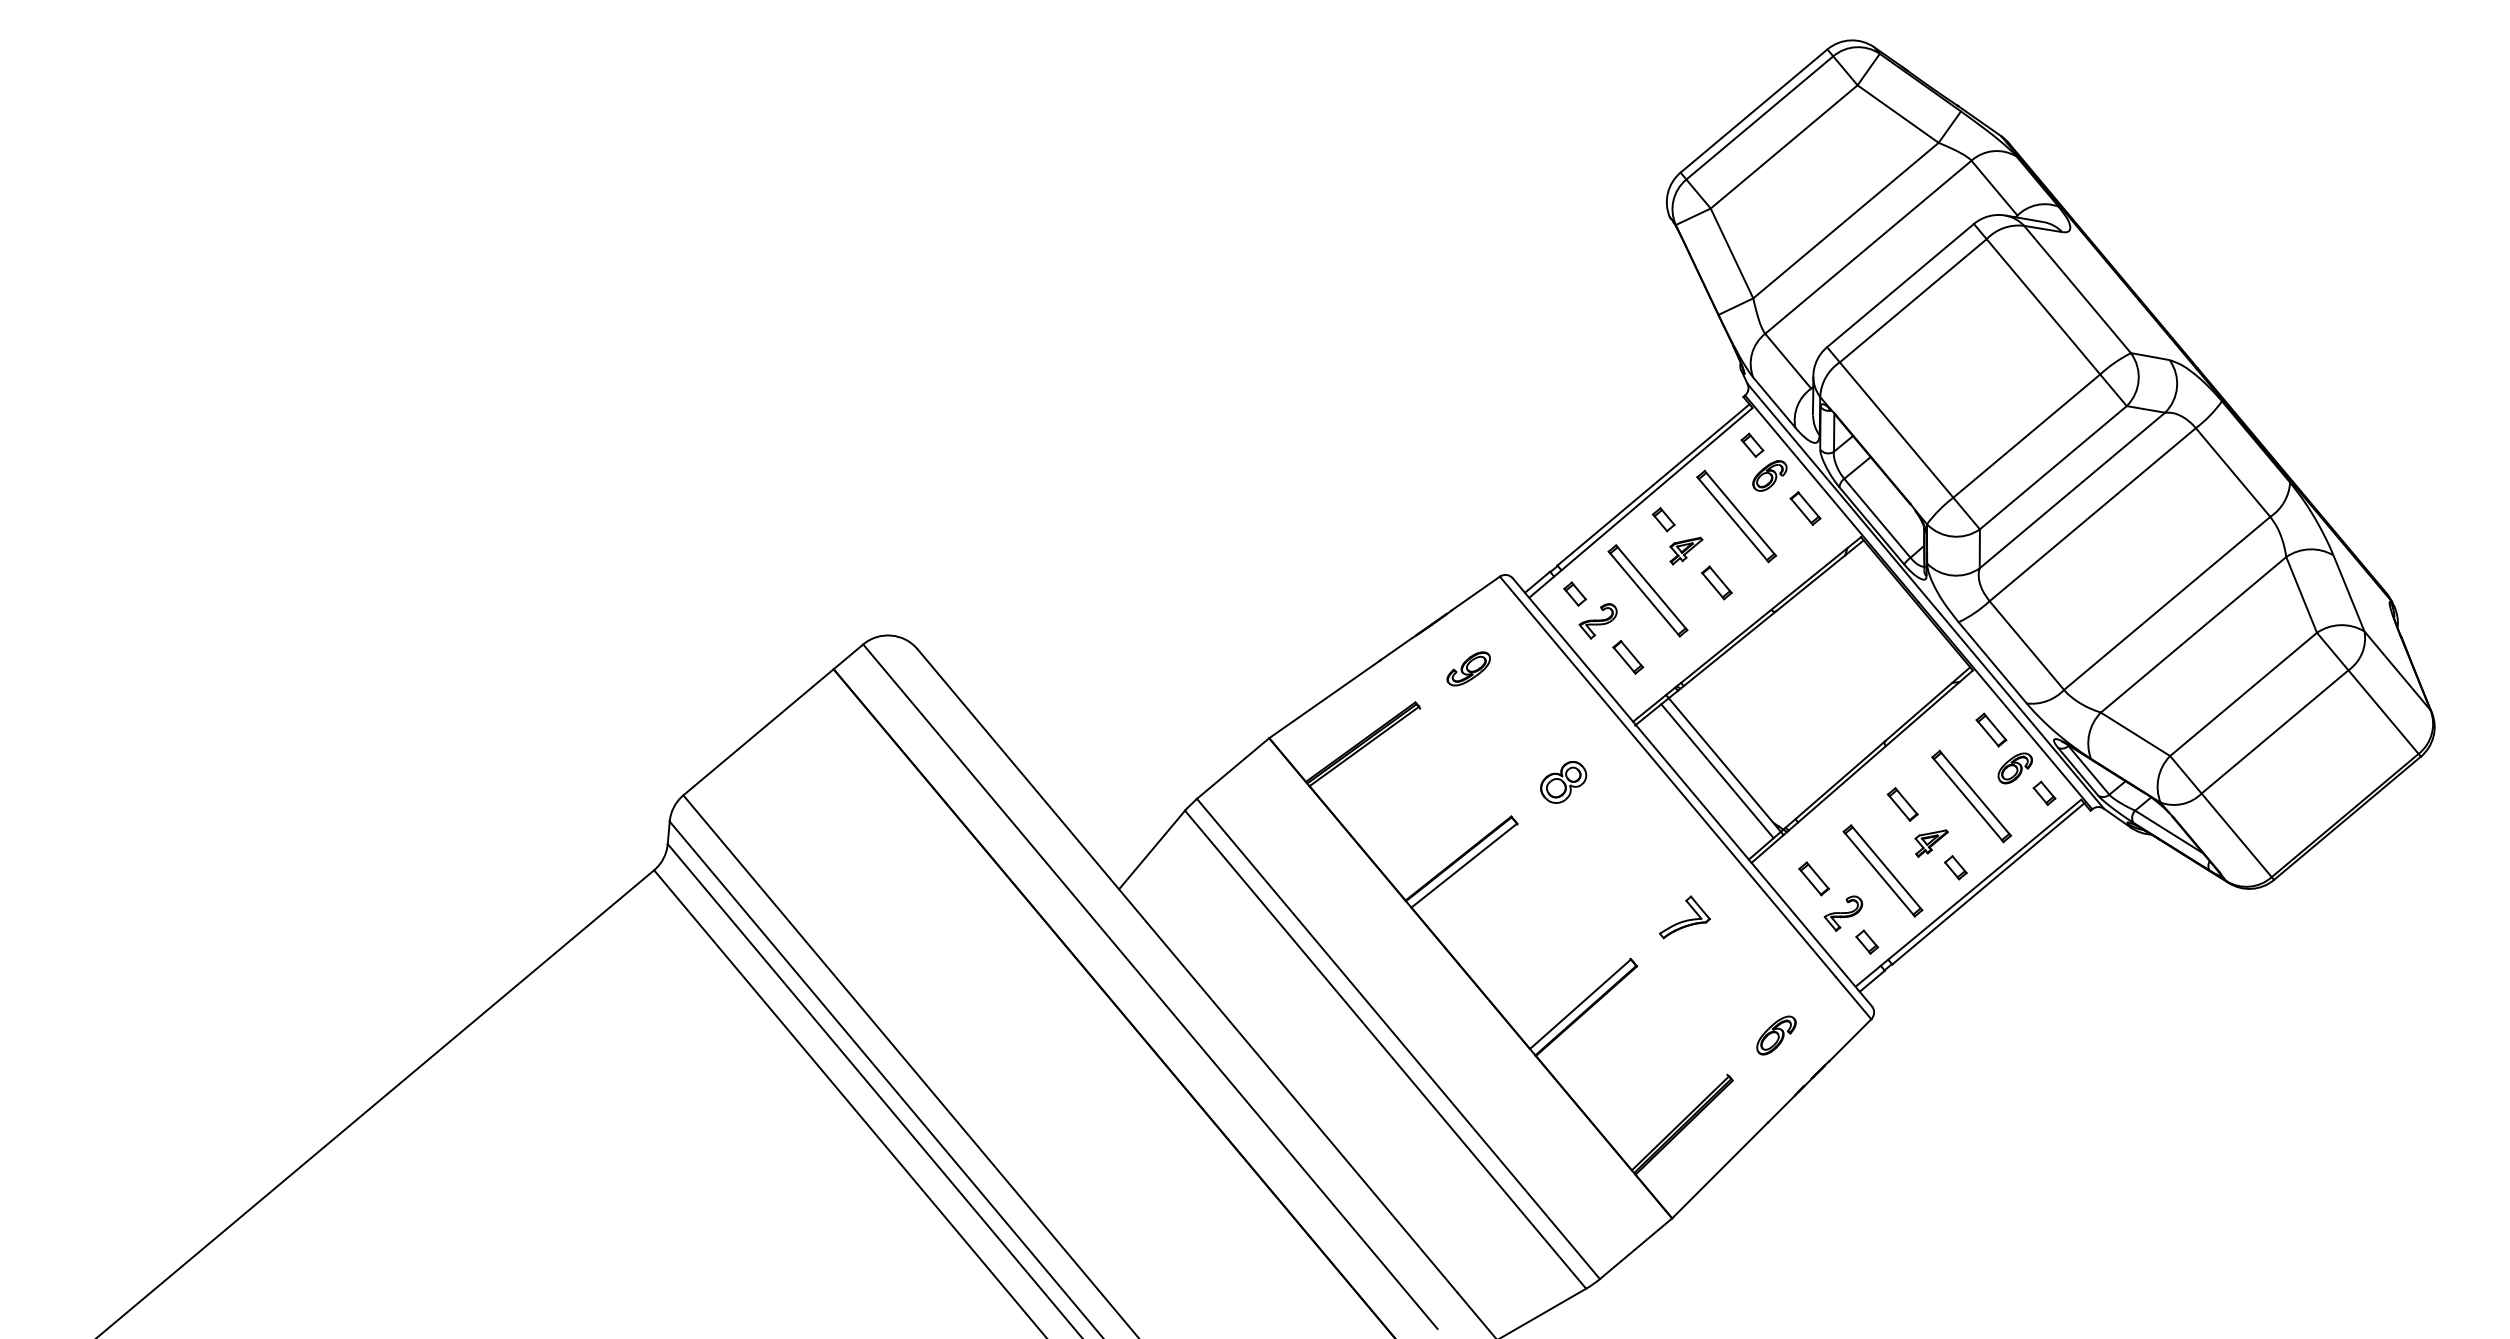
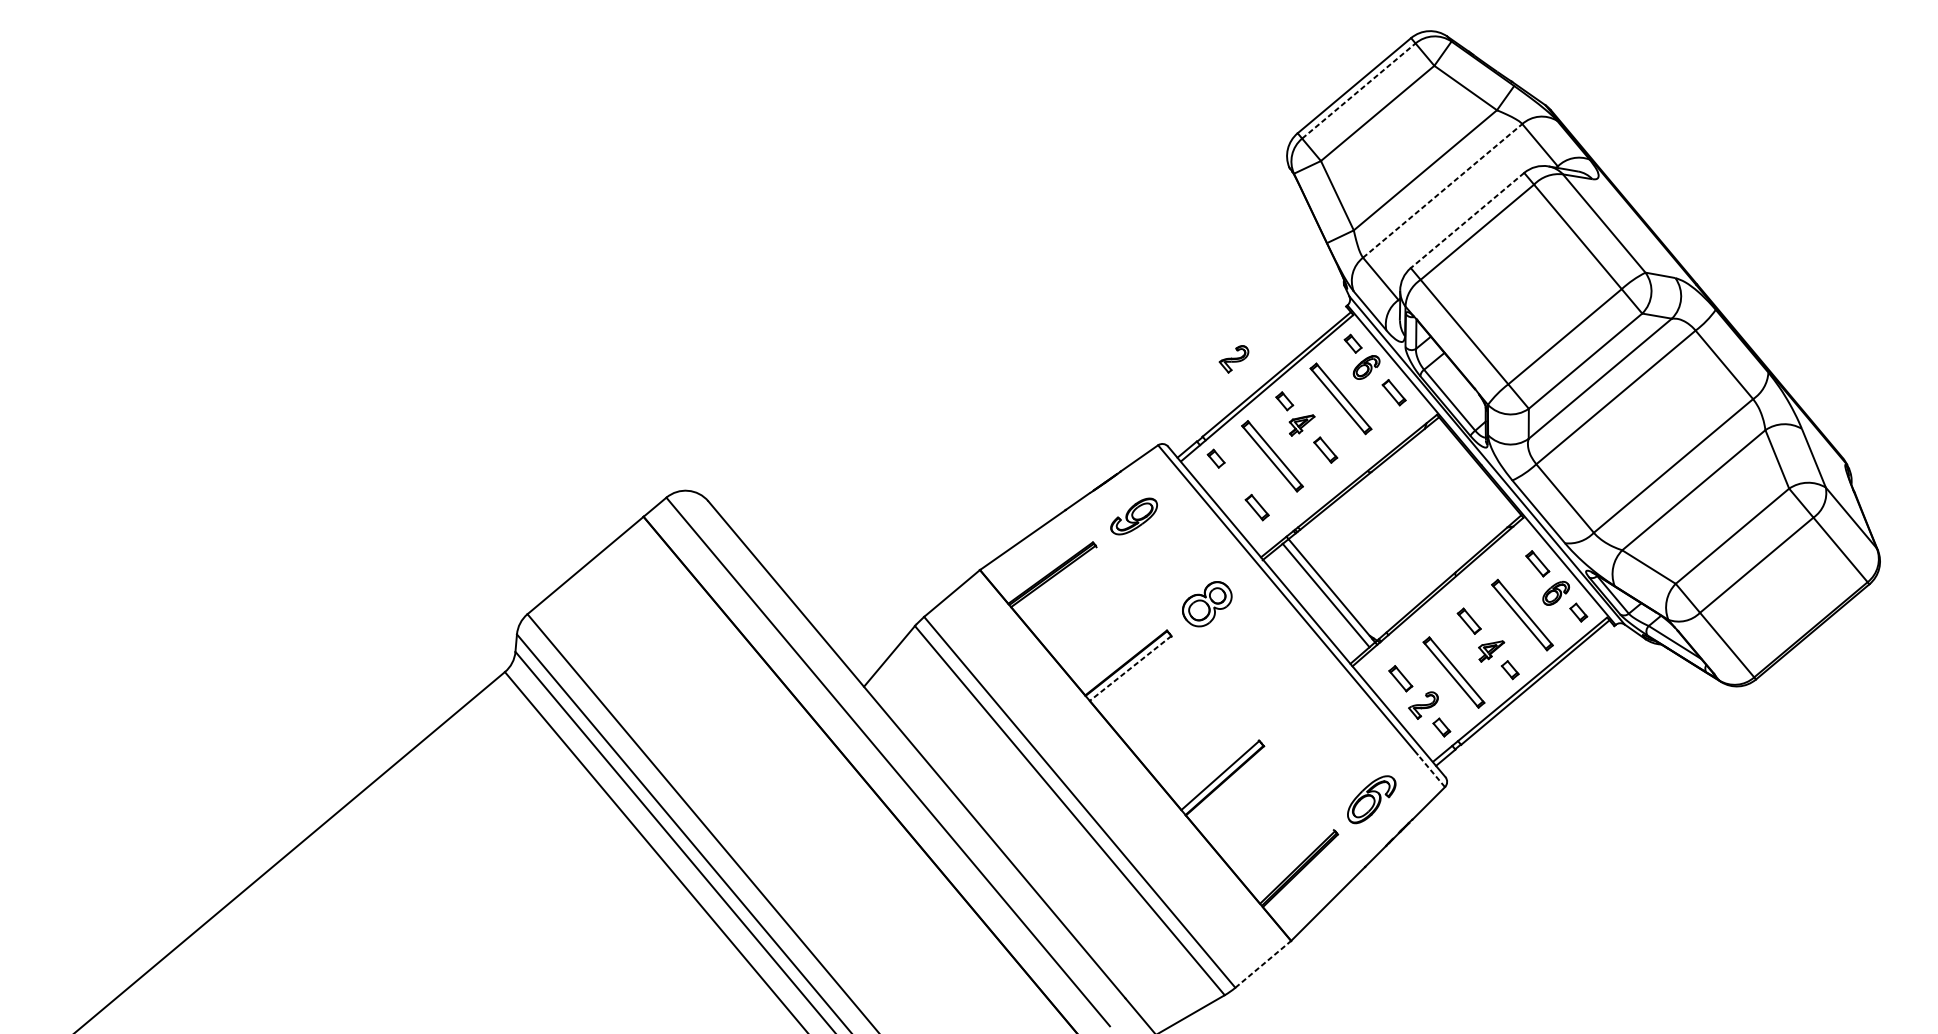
line: (1759, 117) -> (1358, 90), solid -> dashed
line: (1868, 247) -> (1442, 191), solid -> dashed
line: (1900, 285) -> (1467, 220), solid -> dashed
part: (1597, 621) -> (1233, 359), moved
part: (1468, 668) -> (1133, 516), size x1.4
part: (1563, 782) -> (1207, 604), size x1.4
line: (1464, 865) -> (1130, 668), solid -> dashed
part: (1684, 917) -> (1300, 708), removed
line: (1853, 998) -> (1431, 771), solid -> dashed
part: (1776, 1035) -> (1371, 799), size x1.6
line: (1636, 1248) -> (1263, 964), solid -> dashed

